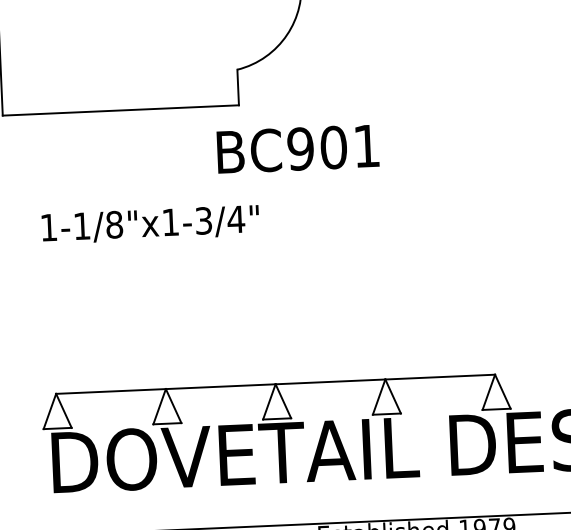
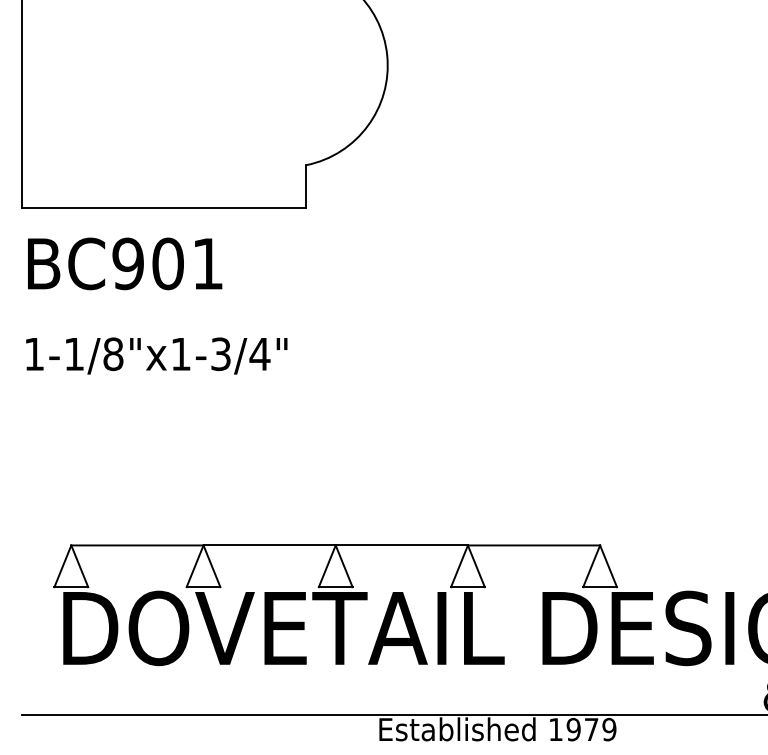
text: (298, 148) -> (125, 263), moved
text: (150, 224) -> (156, 355), moved

